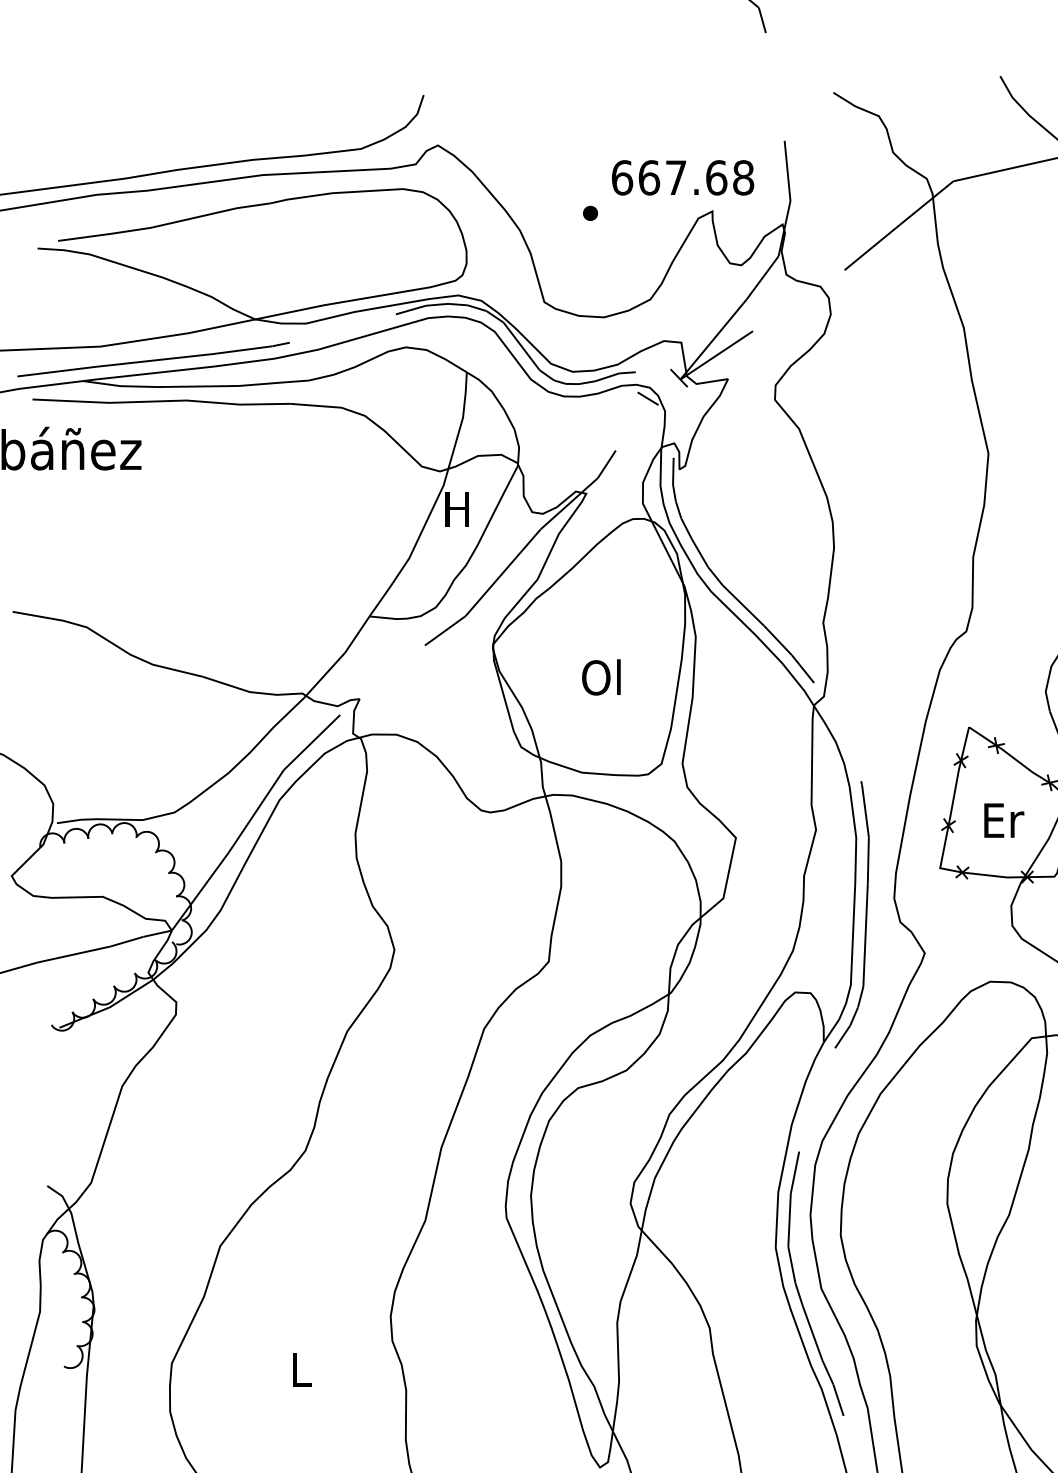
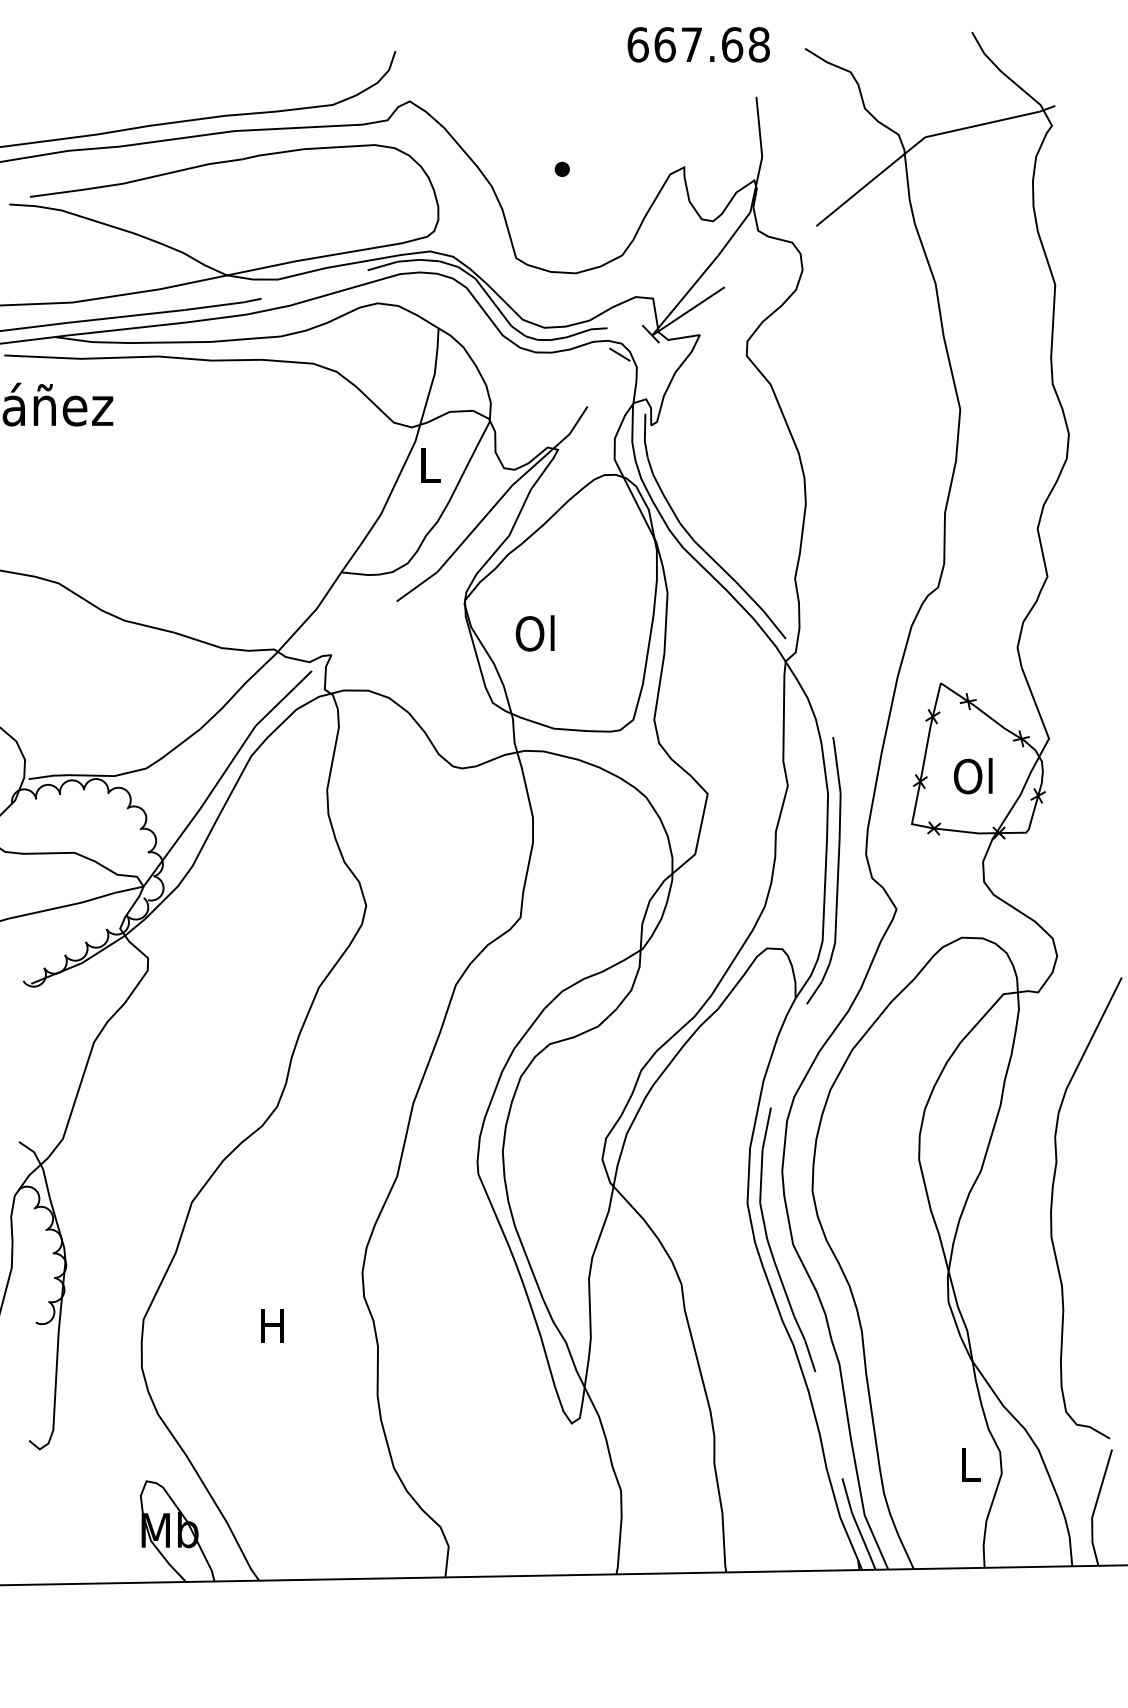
text: (682, 177) -> (698, 44), moved
text: (456, 509) -> (428, 465), H -> L
text: (600, 677) -> (534, 633), moved
text: (1002, 820) -> (974, 776), Er -> Ol
text: (300, 1369) -> (272, 1325), L -> H

